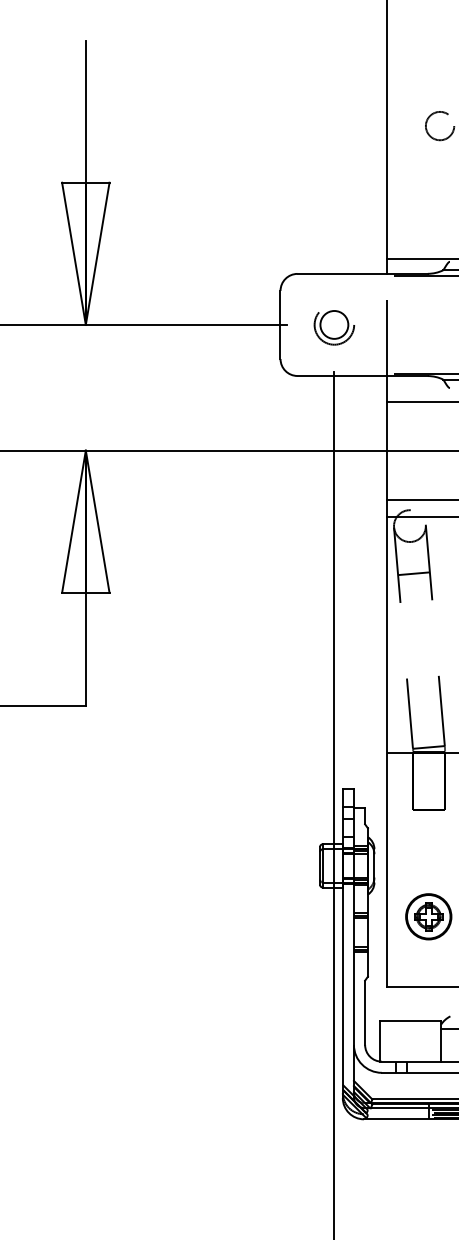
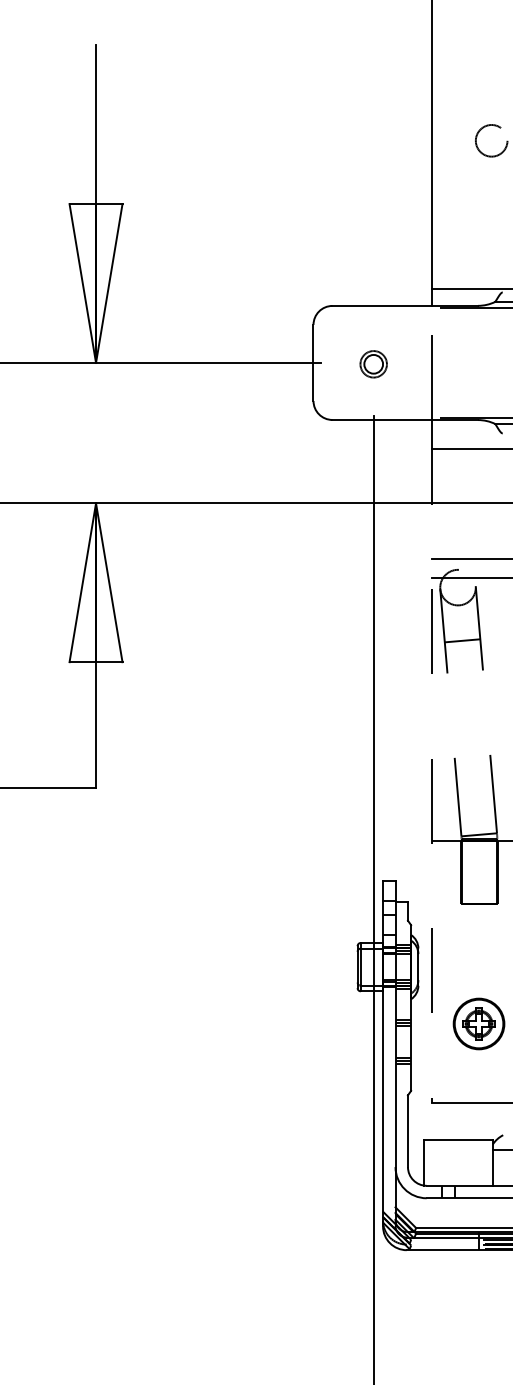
part: (334, 327) -> (373, 365), size x0.6
line: (386, 681) -> (431, 761), solid -> dashed

